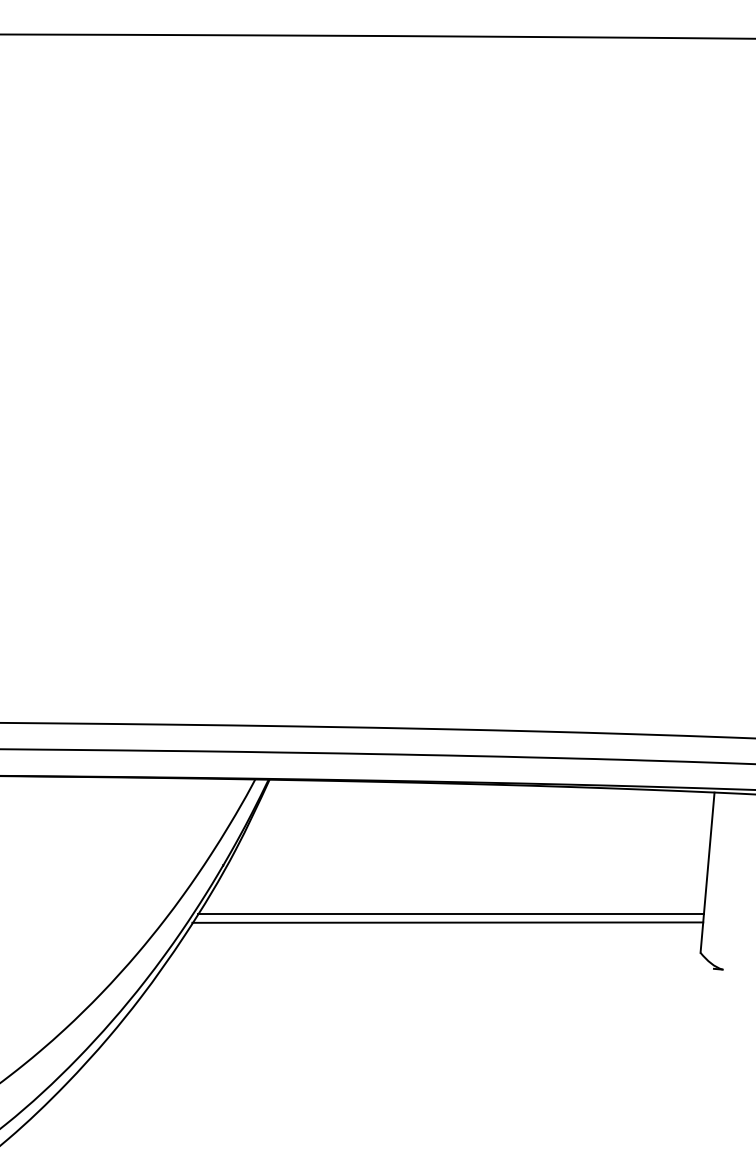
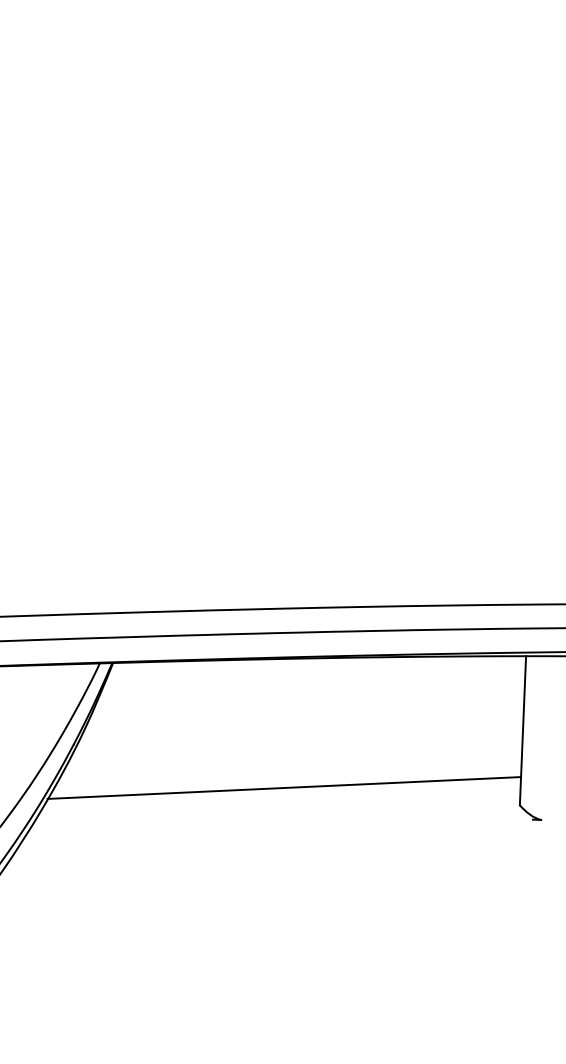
line: (450, 913) -> (286, 779), removed

